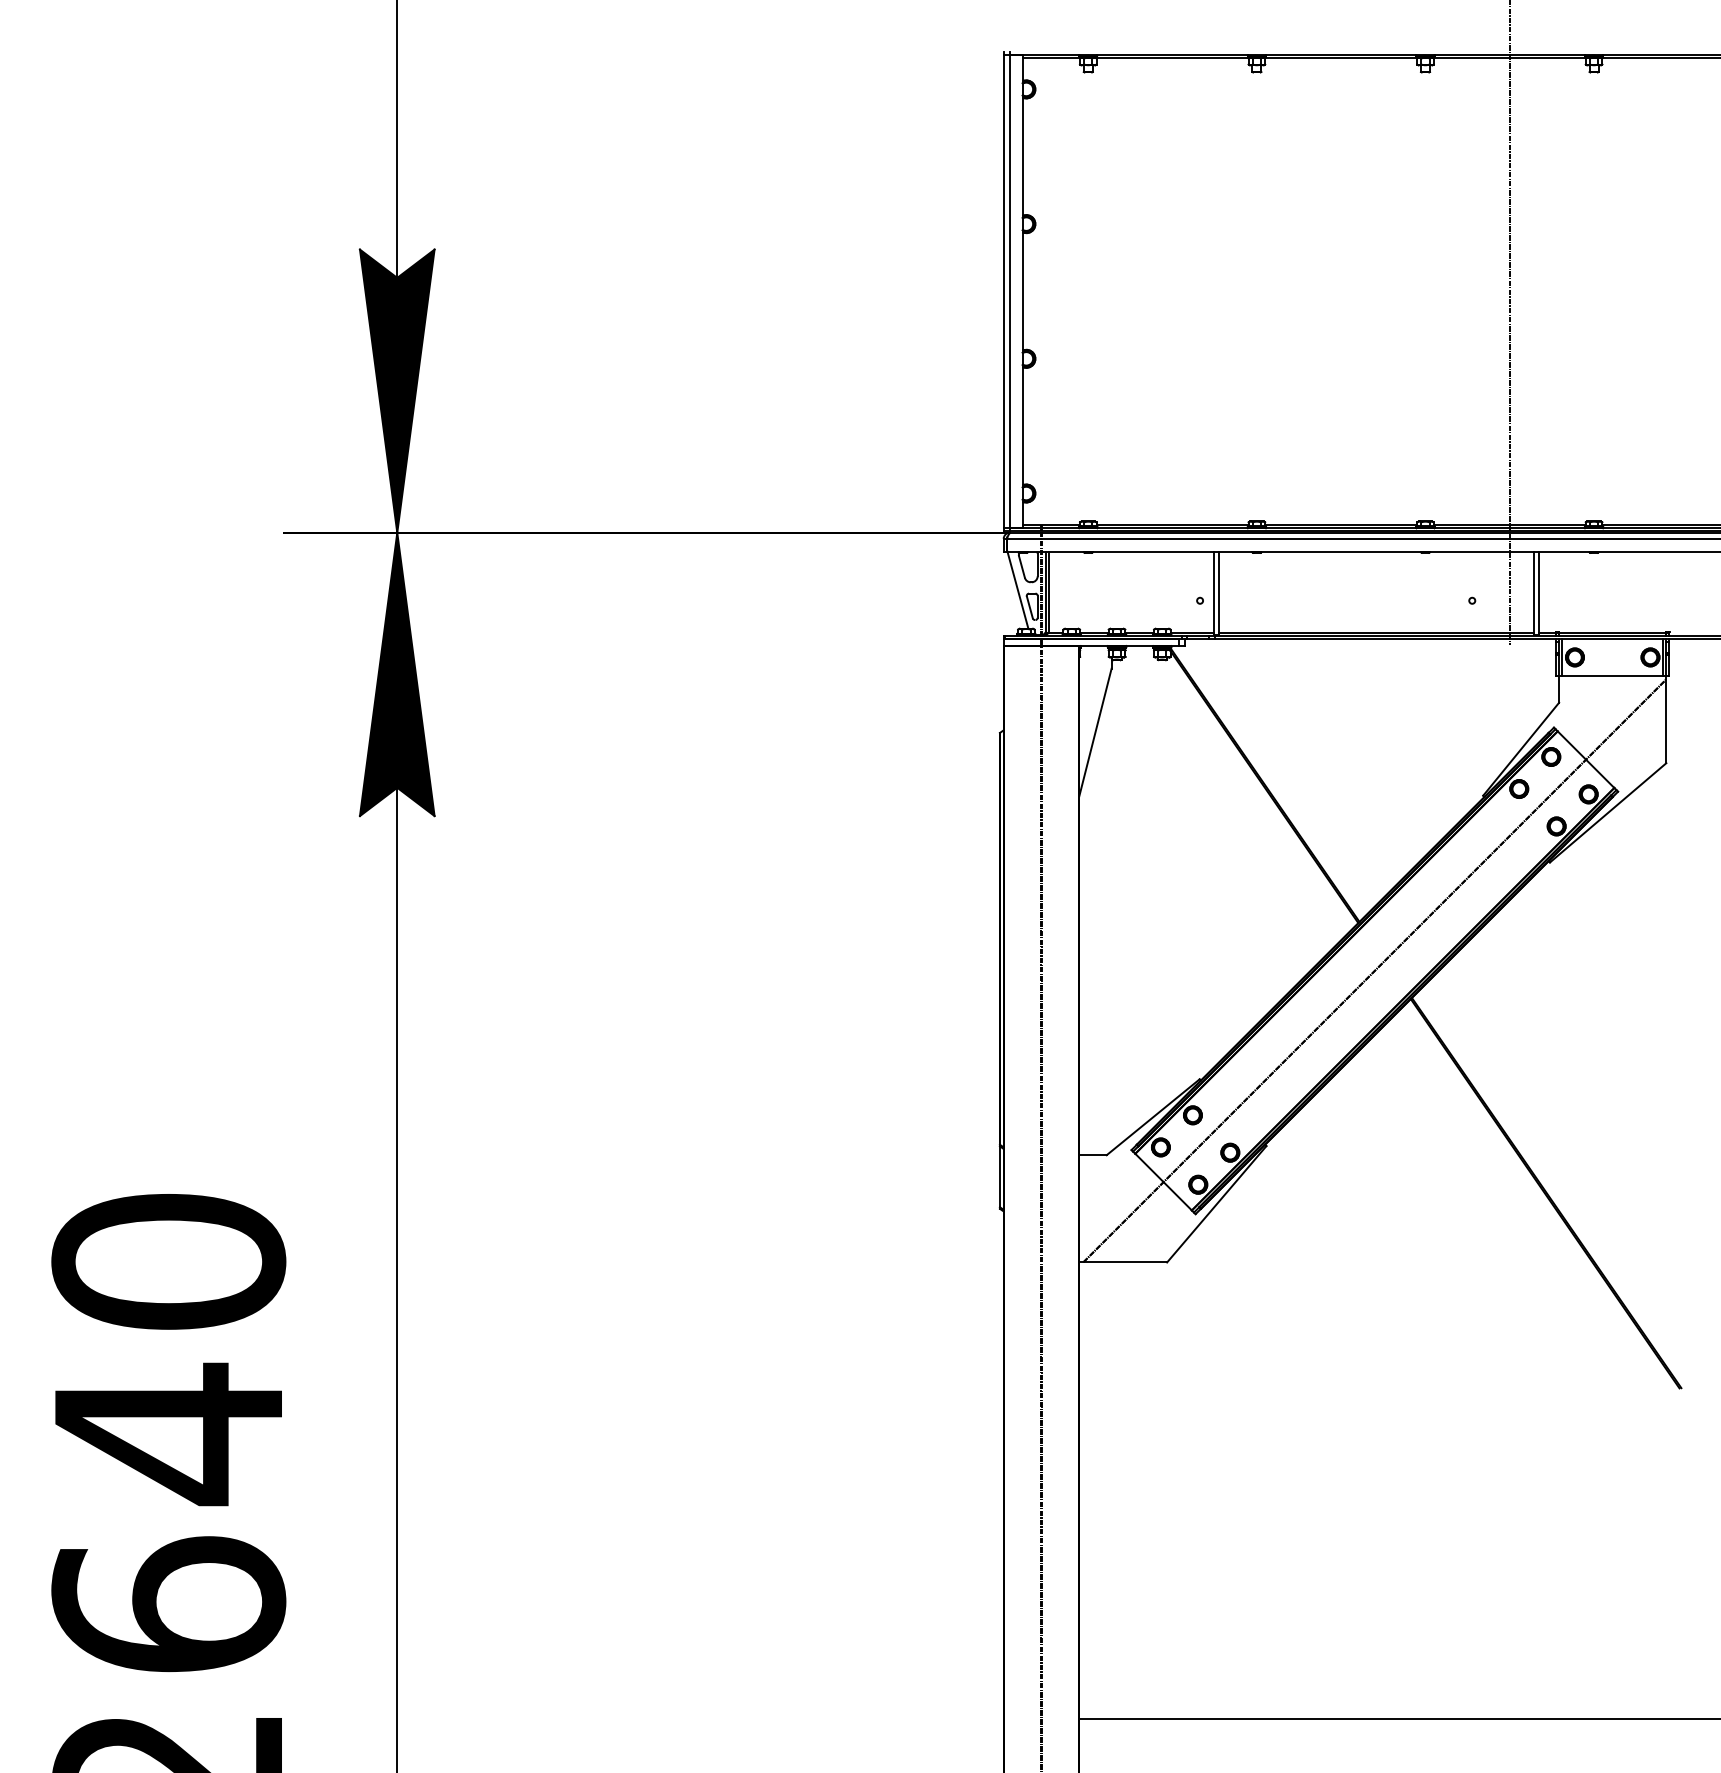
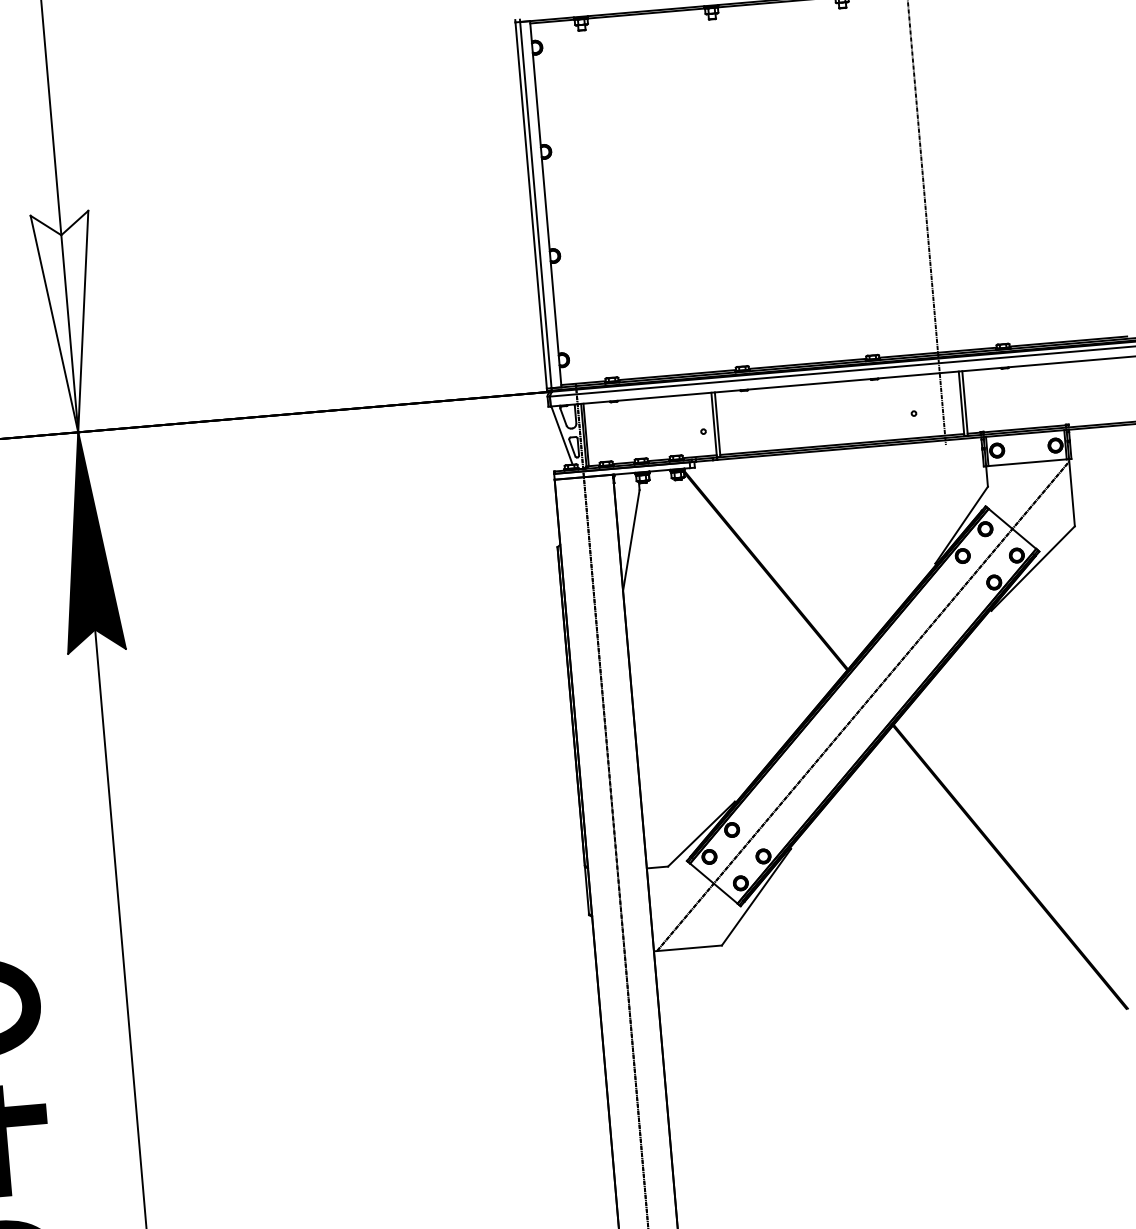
fill: (396, 390) -> (68, 322), removed

